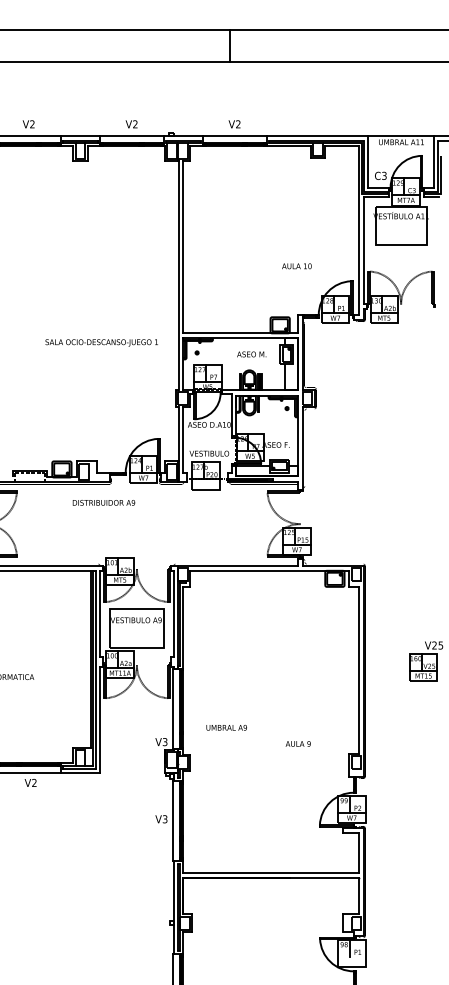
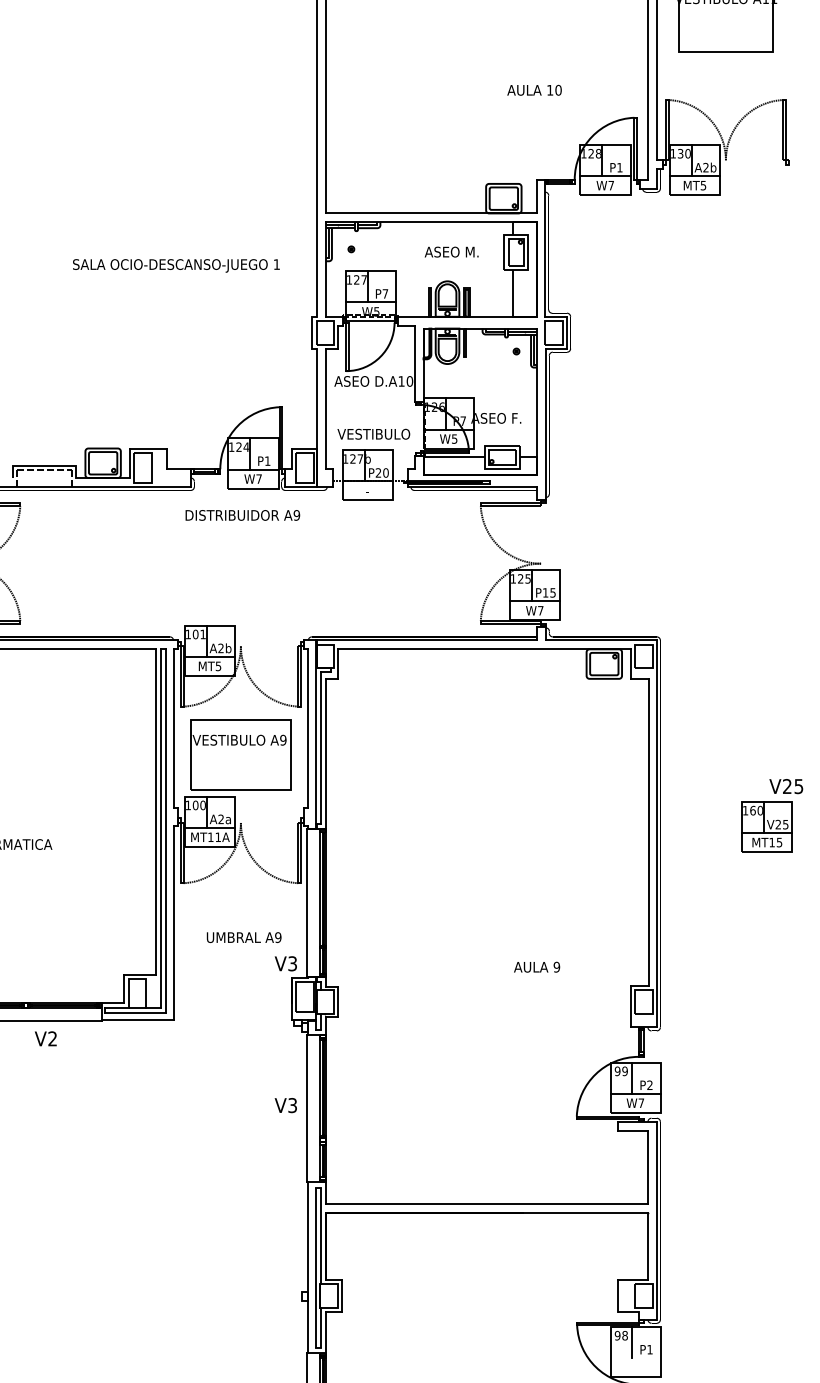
text: (101, 342) -> (175, 265), moved
text: (103, 502) -> (241, 514), moved
text: (226, 727) -> (243, 937), moved

